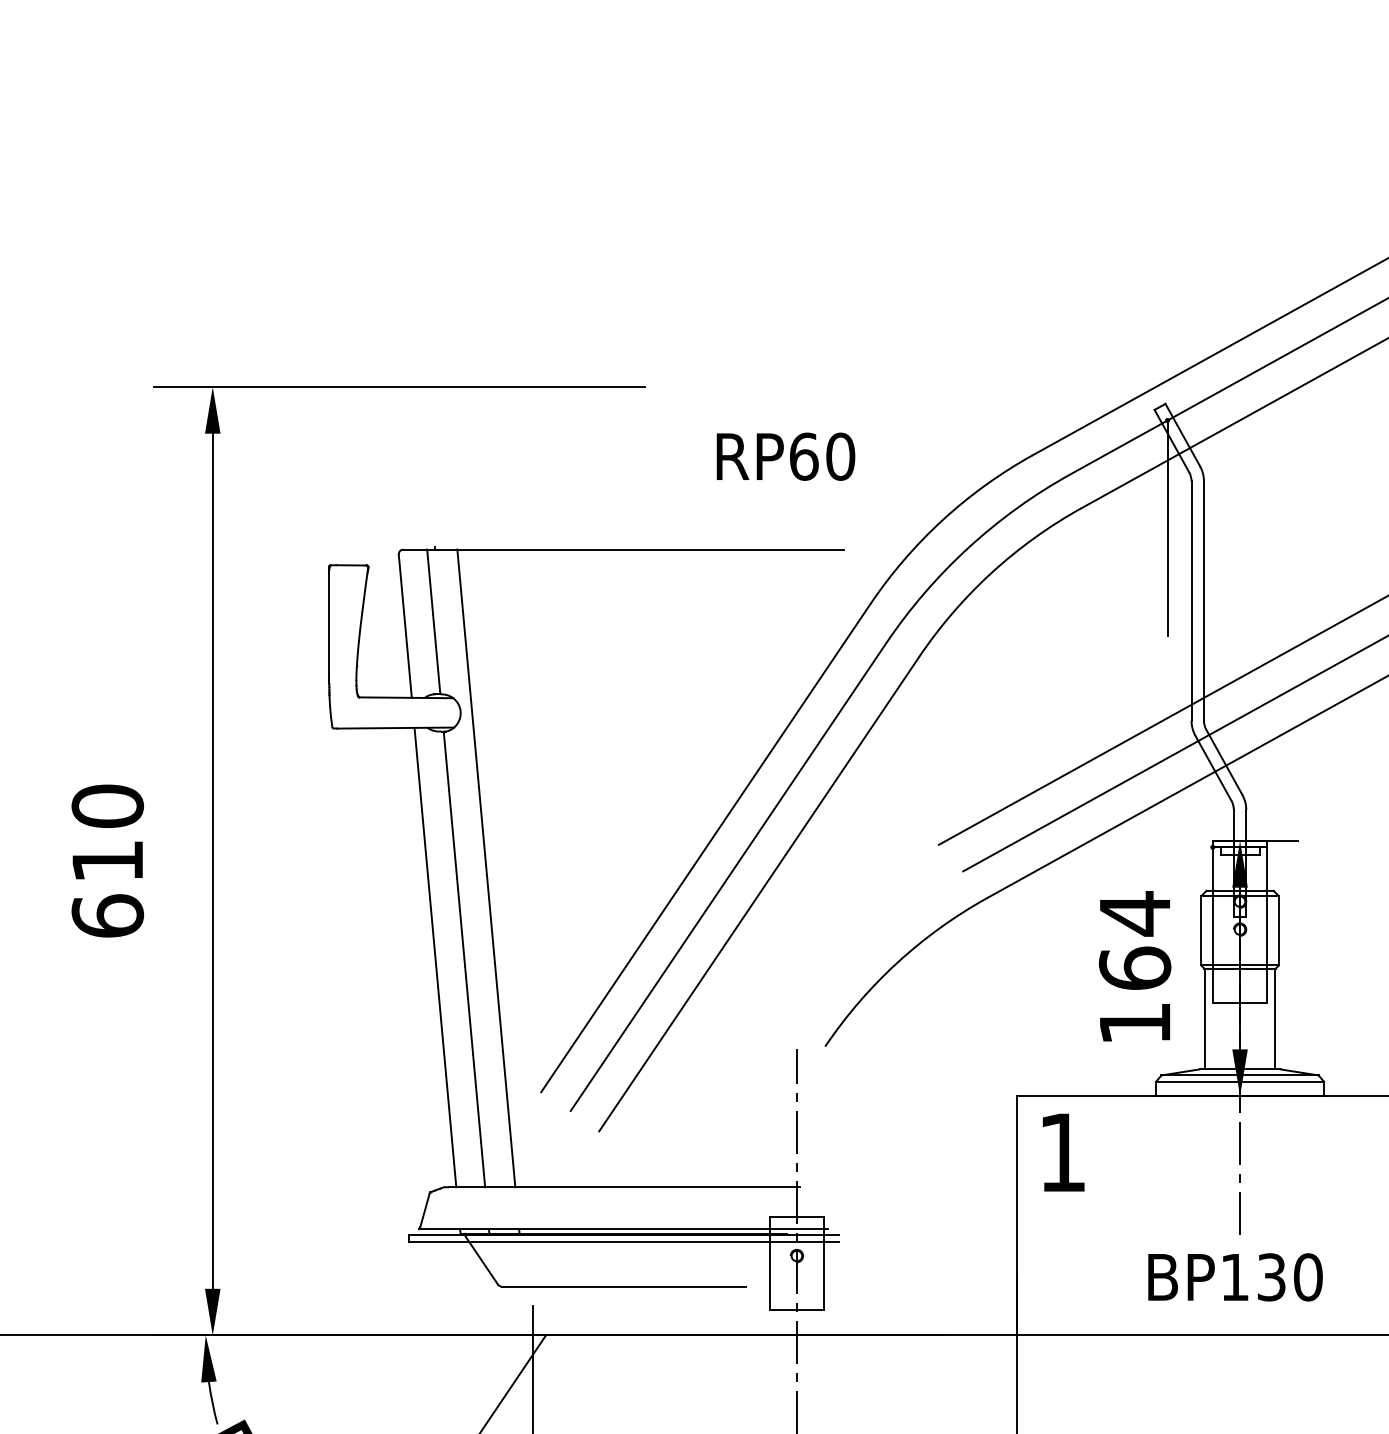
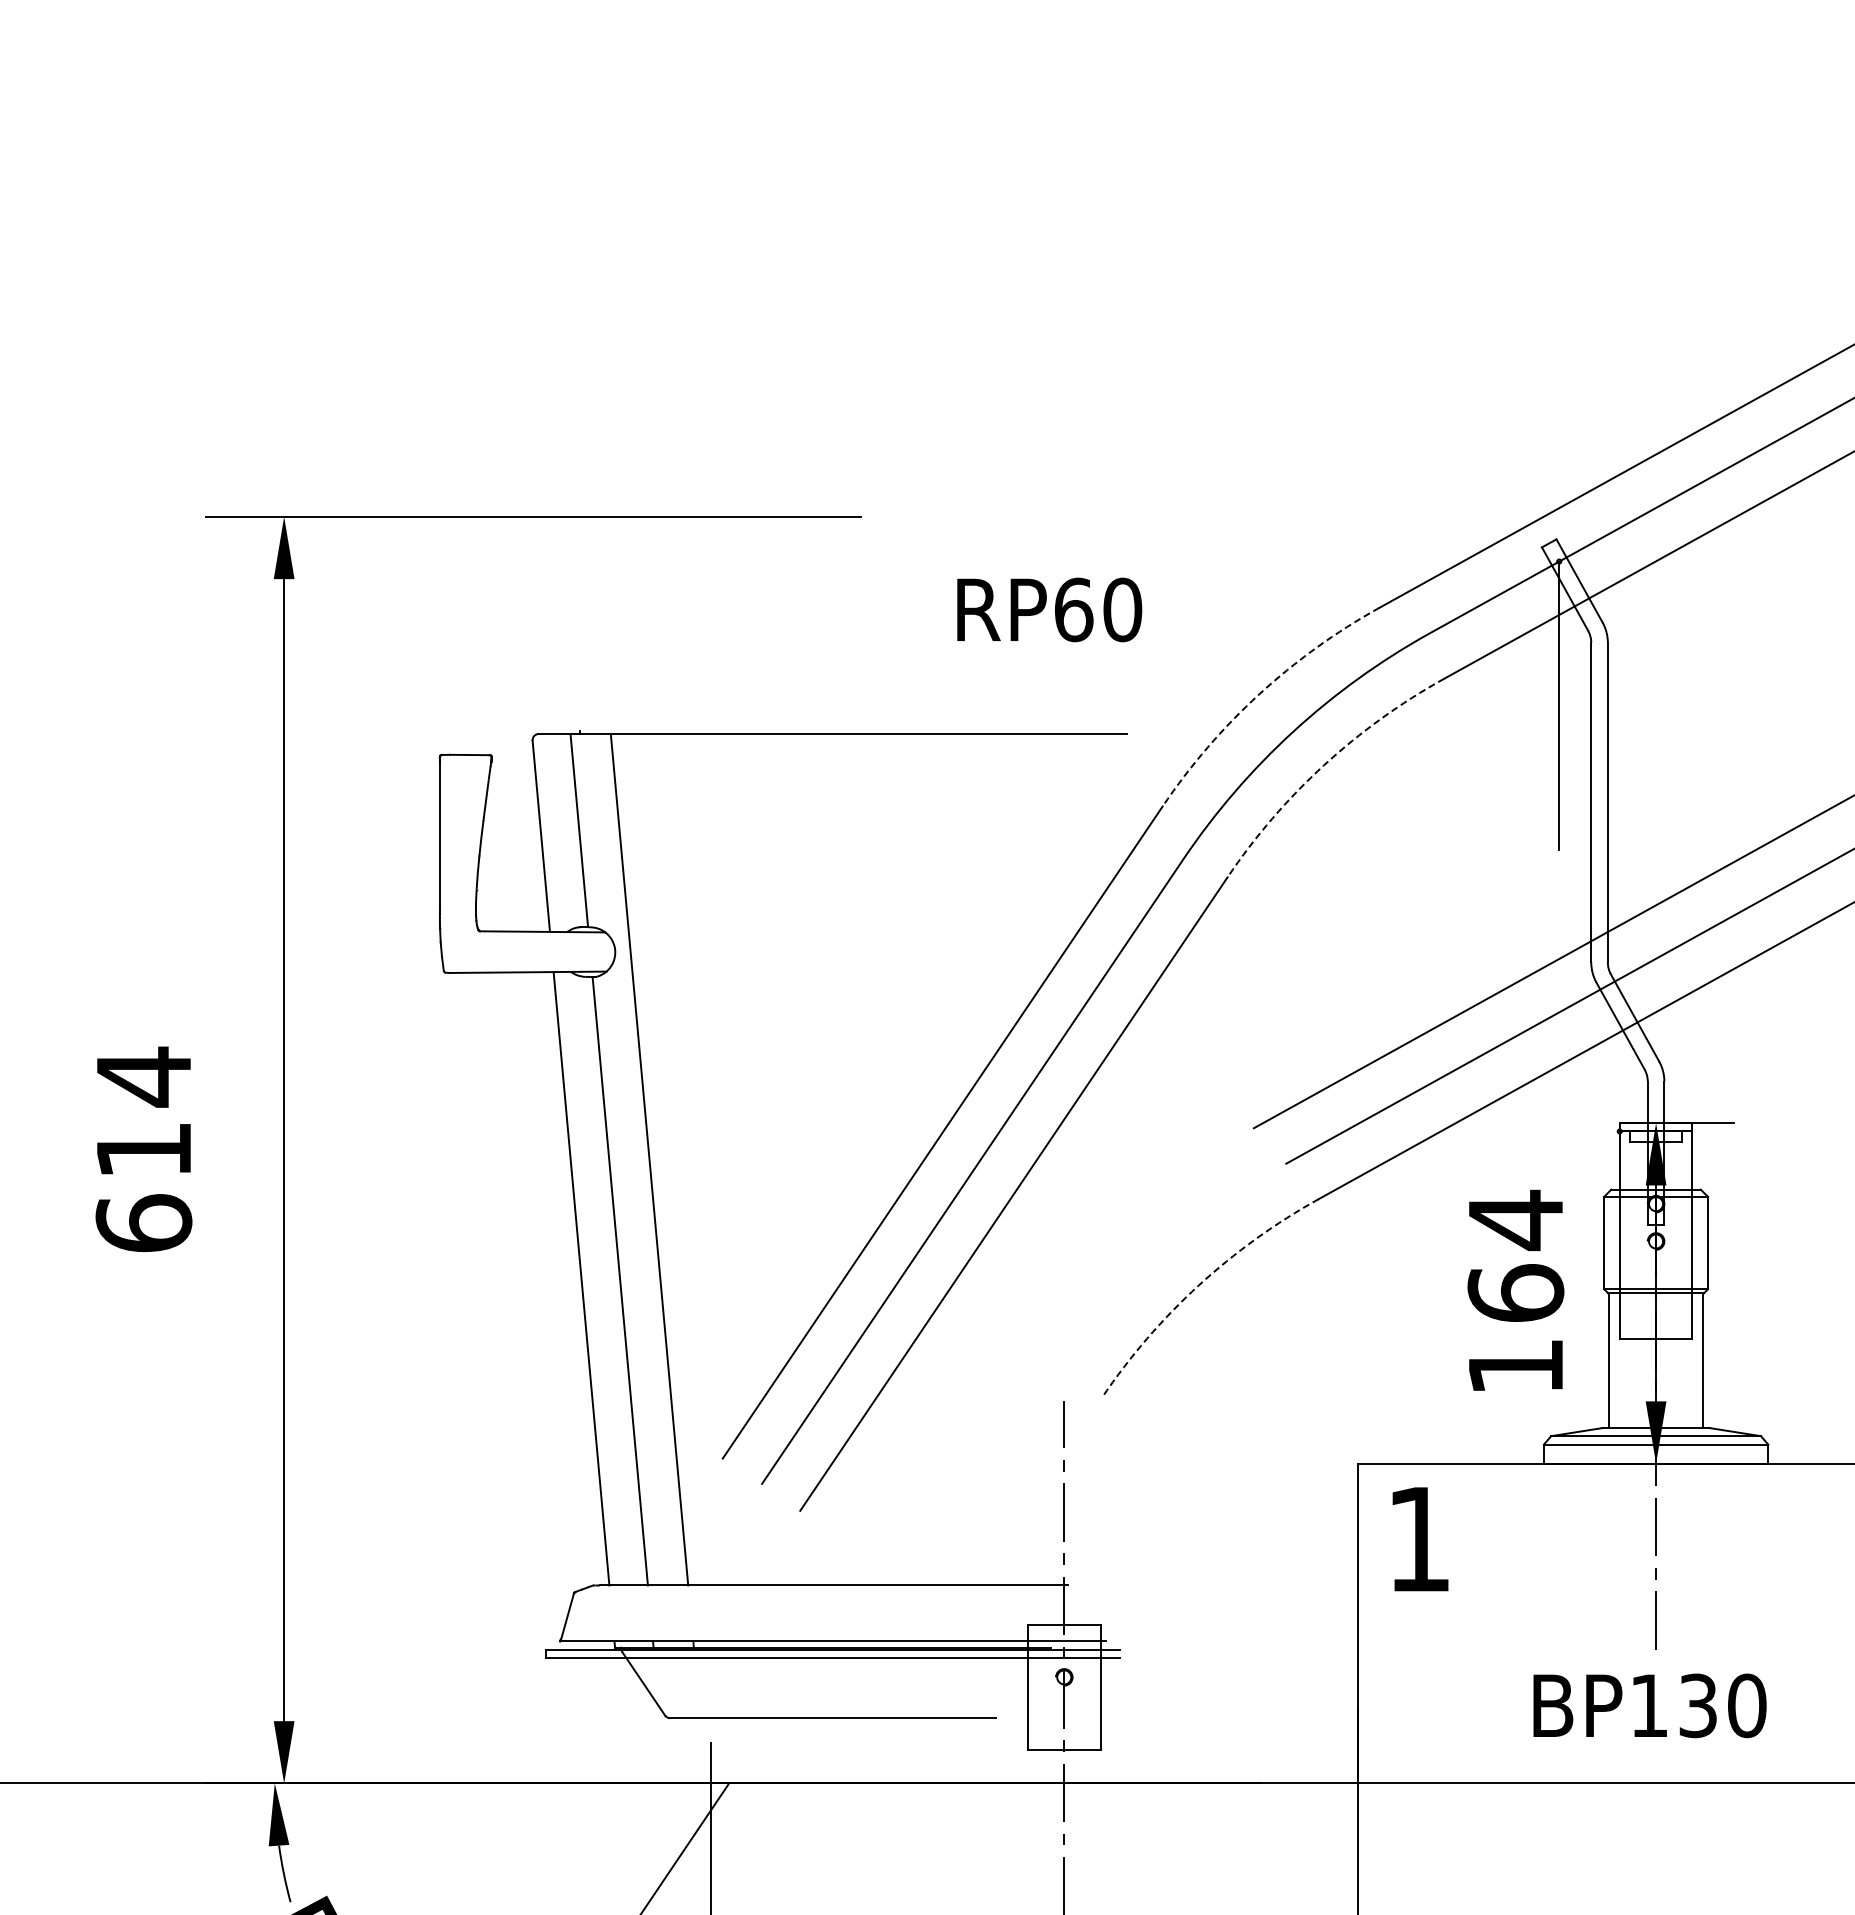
arc: (943, 520) -> (1259, 694), solid -> dashed
arc: (991, 573) -> (1324, 765), solid -> dashed
text: (107, 806) -> (143, 1076), 610 -> 614
arc: (897, 962) -> (1198, 1285), solid -> dashed

